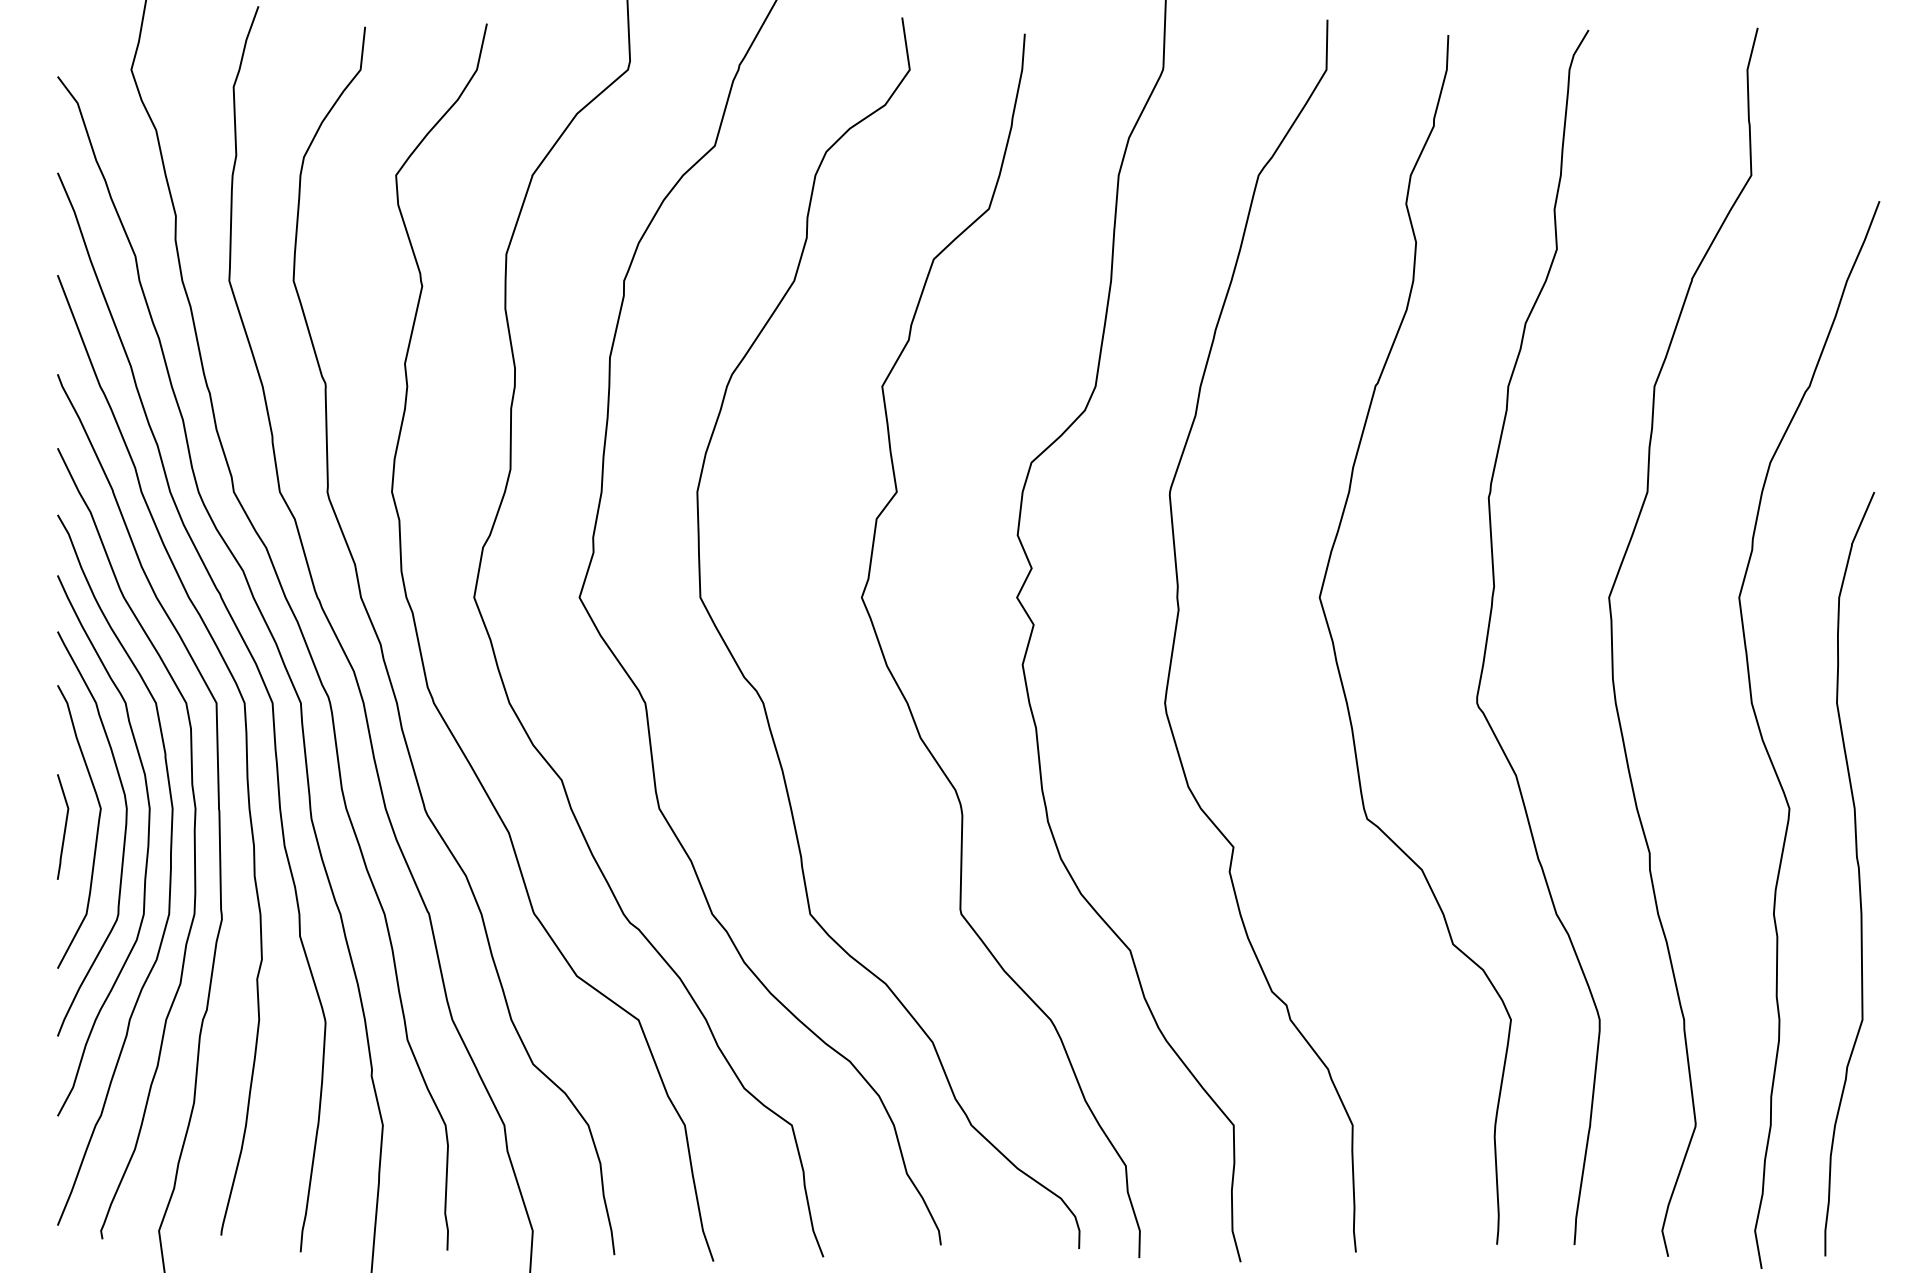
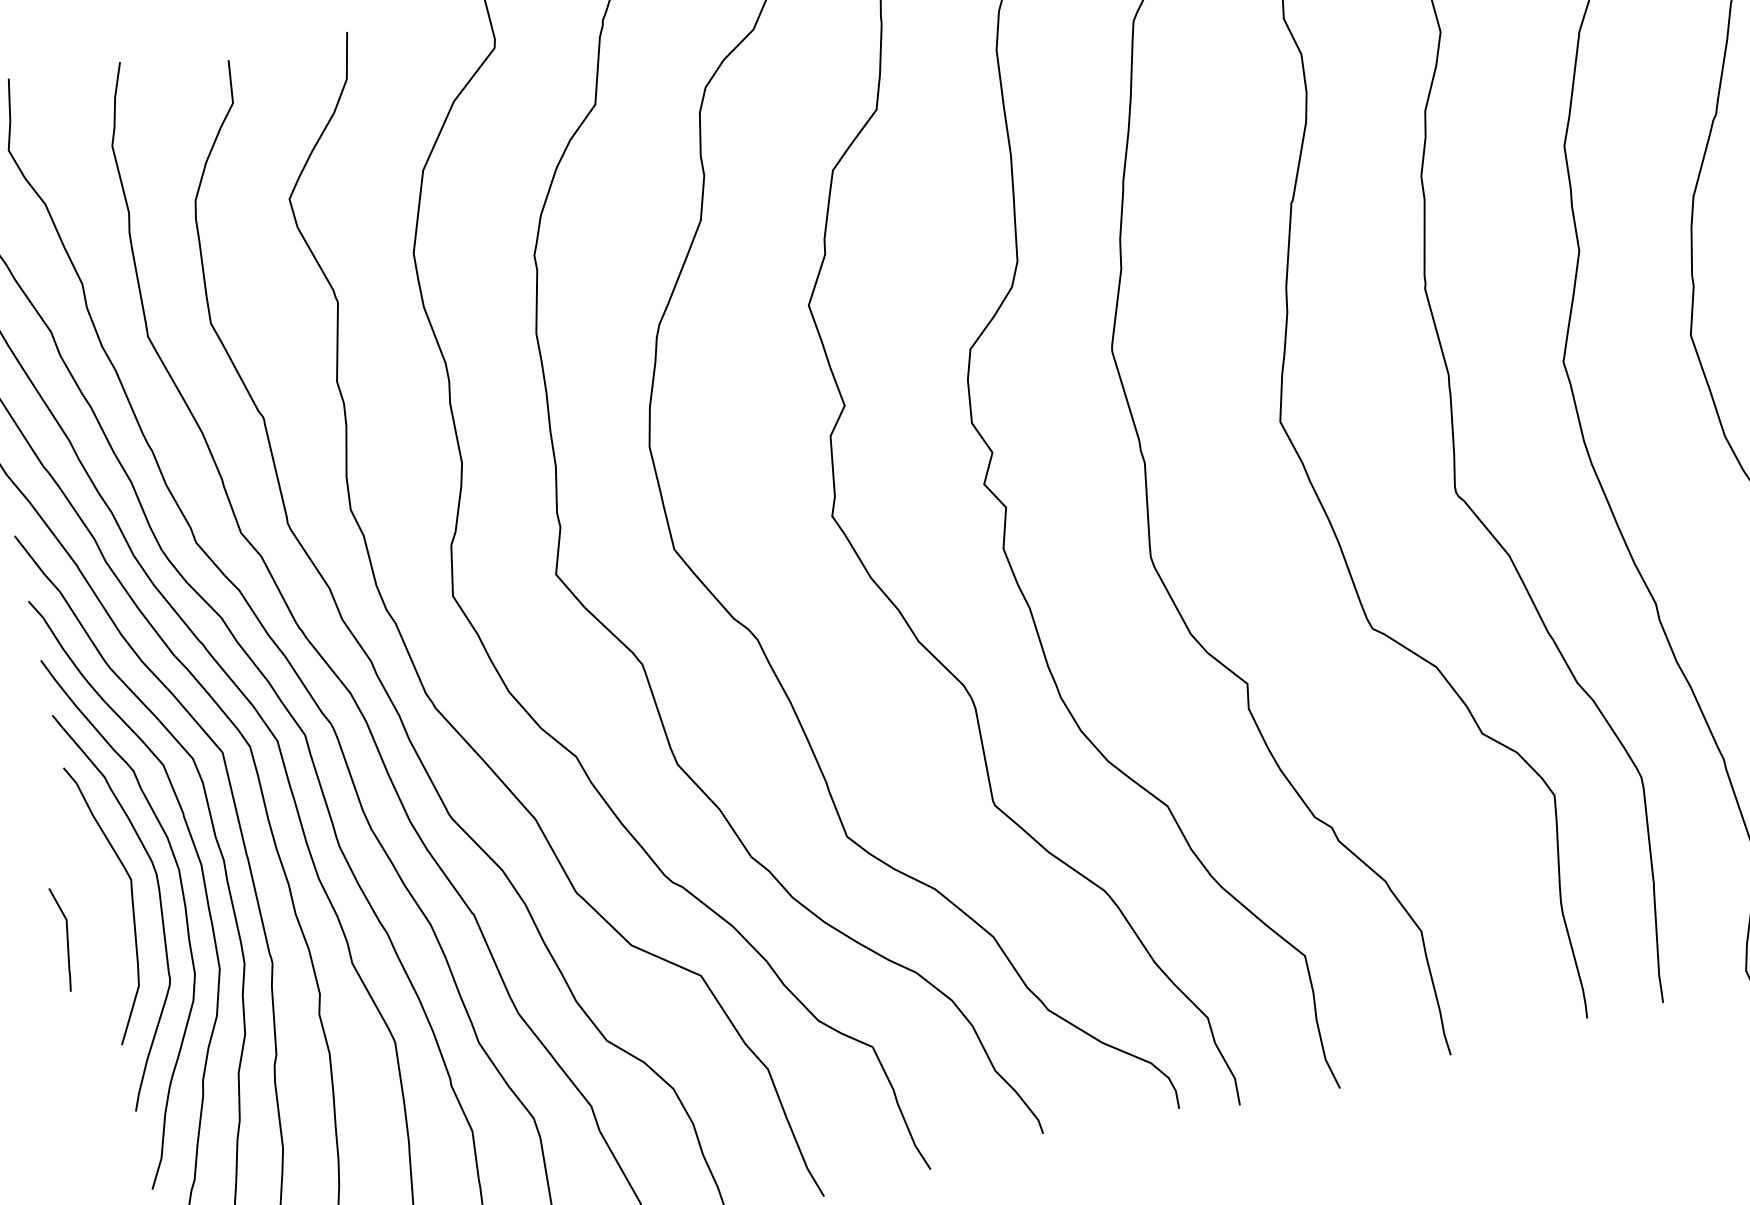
line: (64, 826) -> (66, 938), moved

